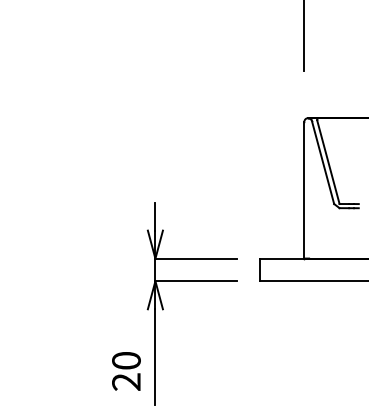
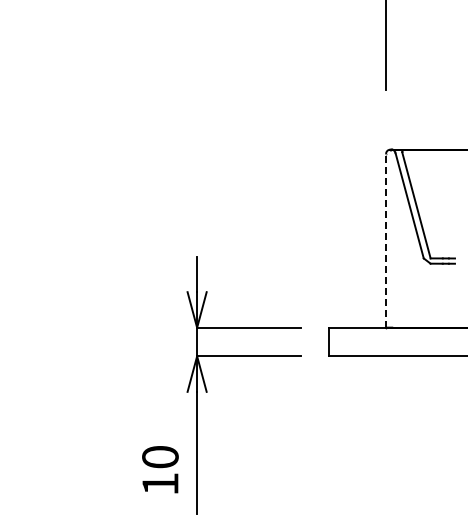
line: (304, 189) -> (386, 240), solid -> dashed
text: (126, 382) -> (160, 484), 20 -> 10

